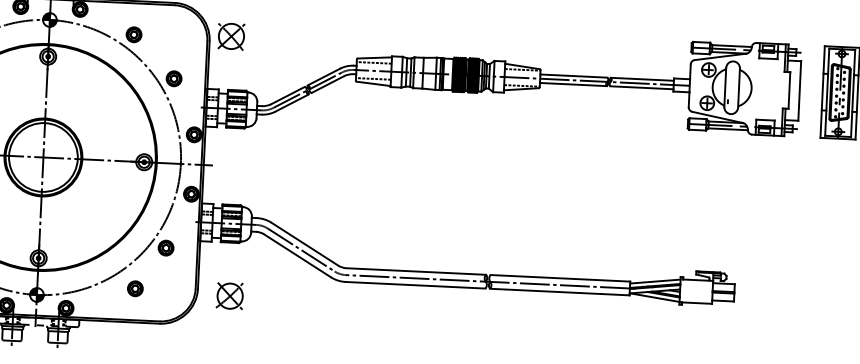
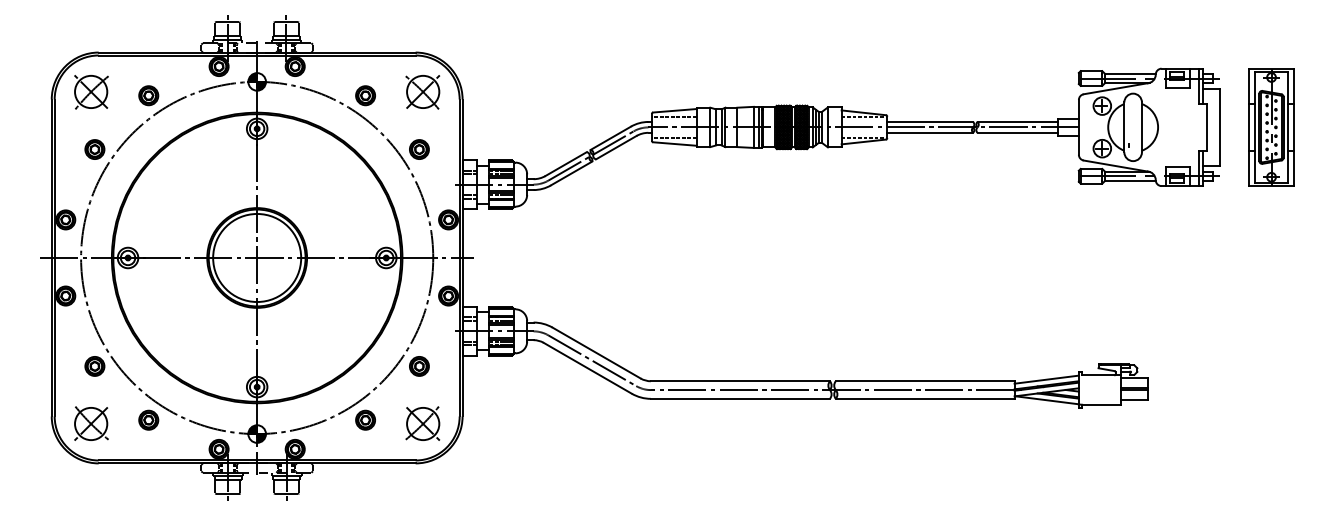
part: (230, 36) -> (422, 92), moved
part: (135, 288) -> (365, 419), moved
part: (229, 295) -> (422, 423), moved

